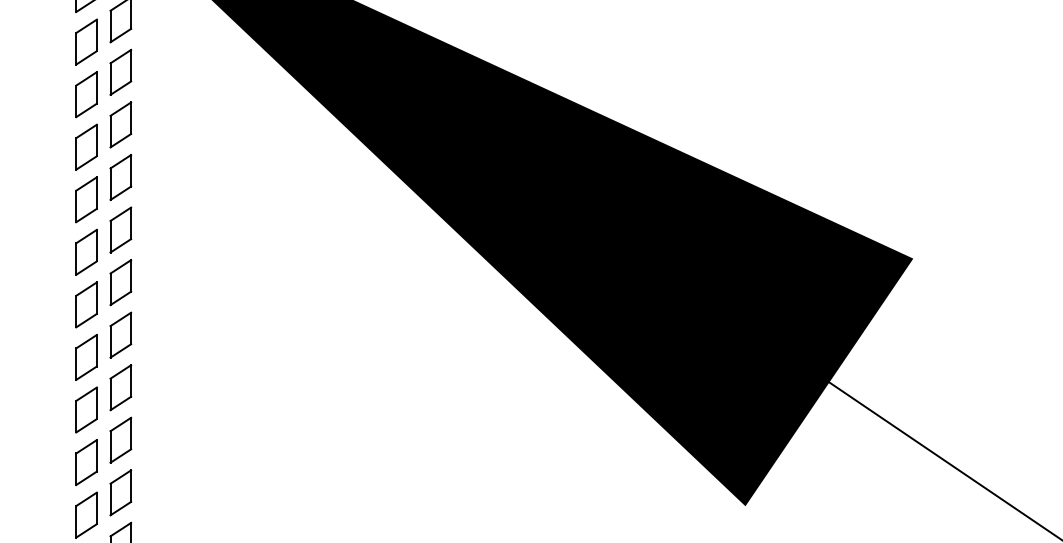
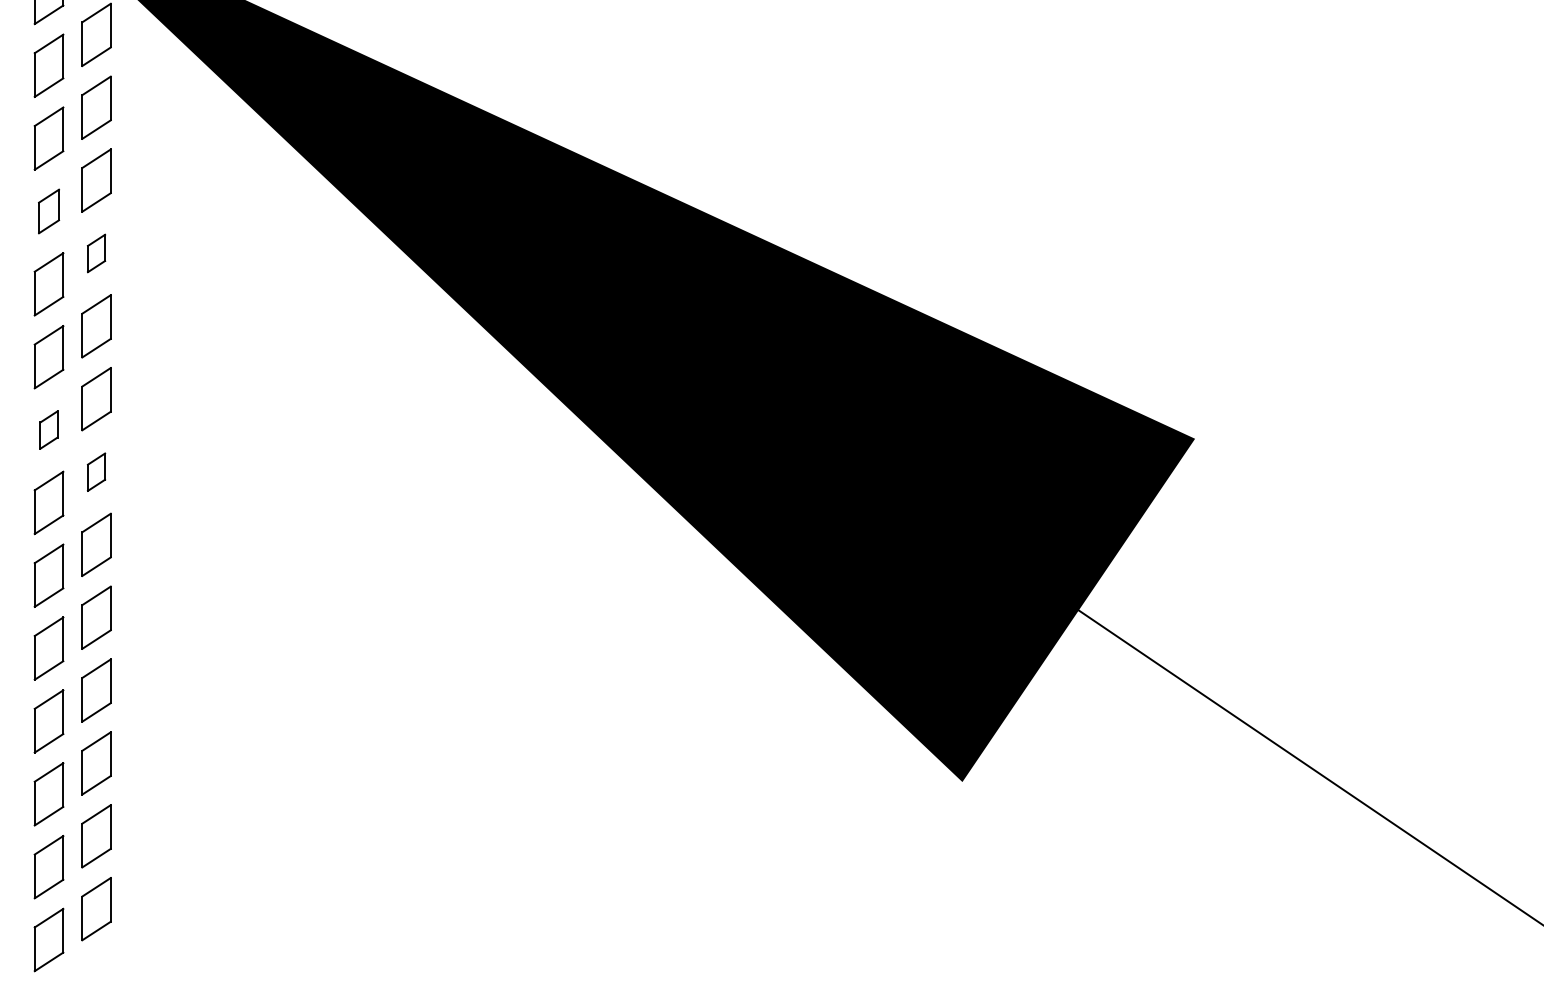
part: (86, 94) -> (48, 211), size x0.7
part: (120, 124) -> (96, 253), size x0.6
part: (86, 251) -> (48, 429), size x0.6
part: (120, 282) -> (96, 472), size x0.6

